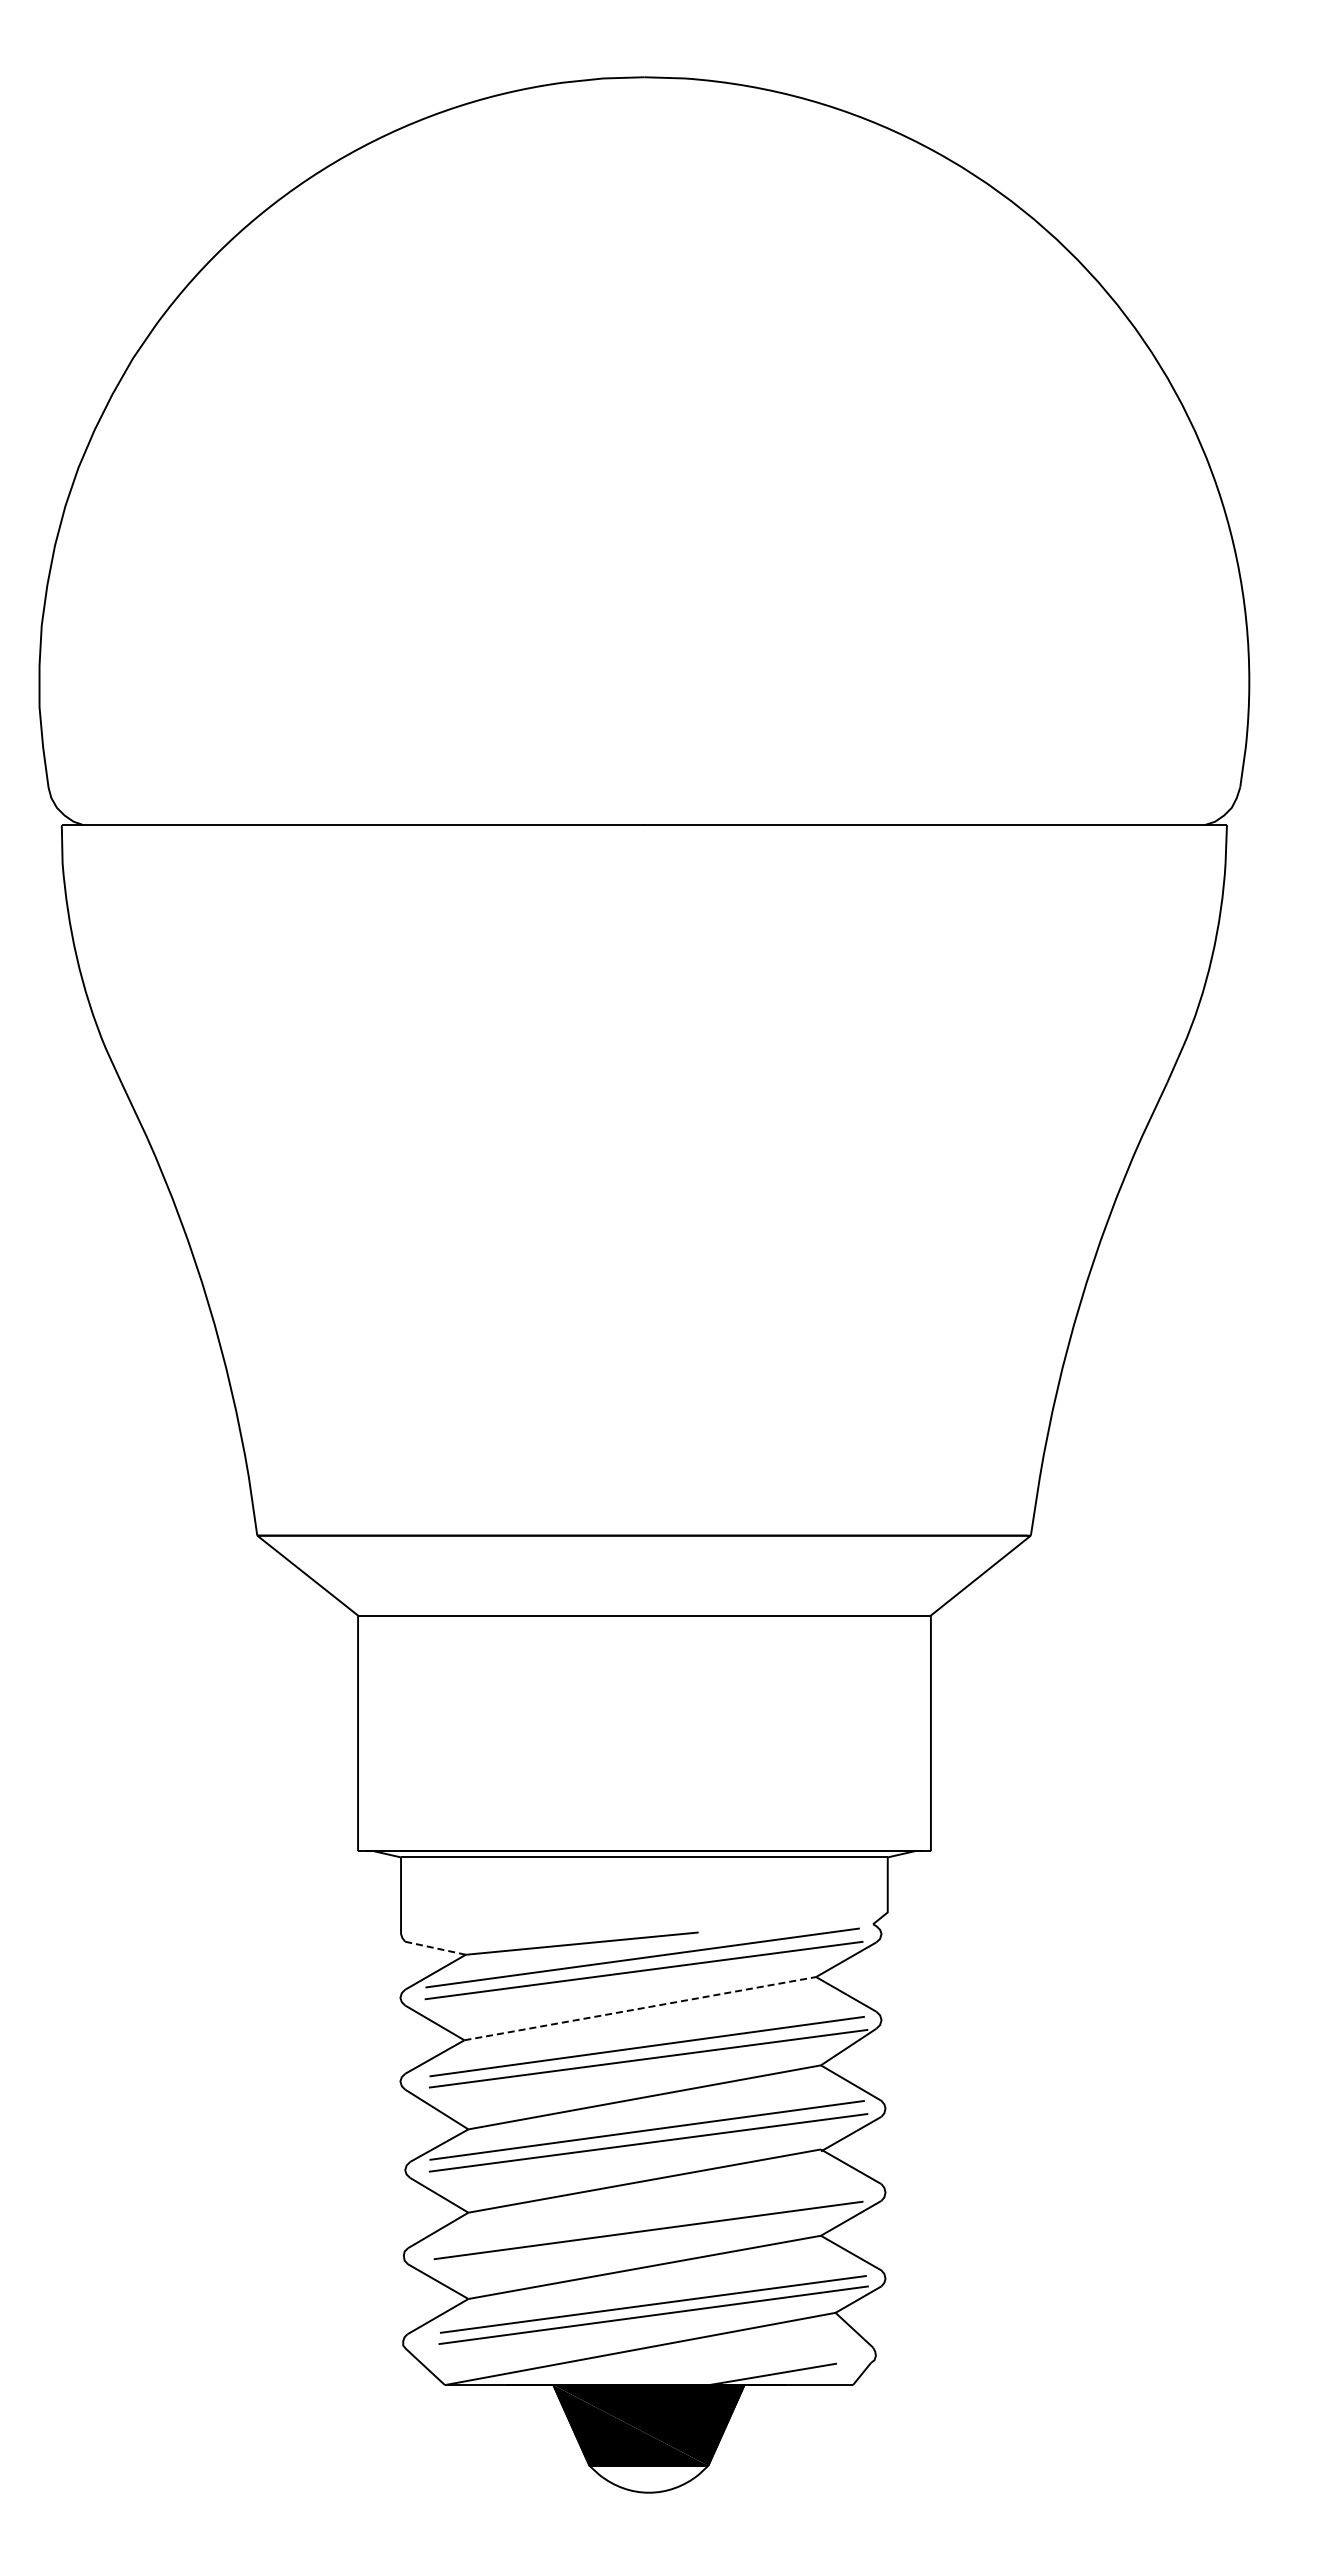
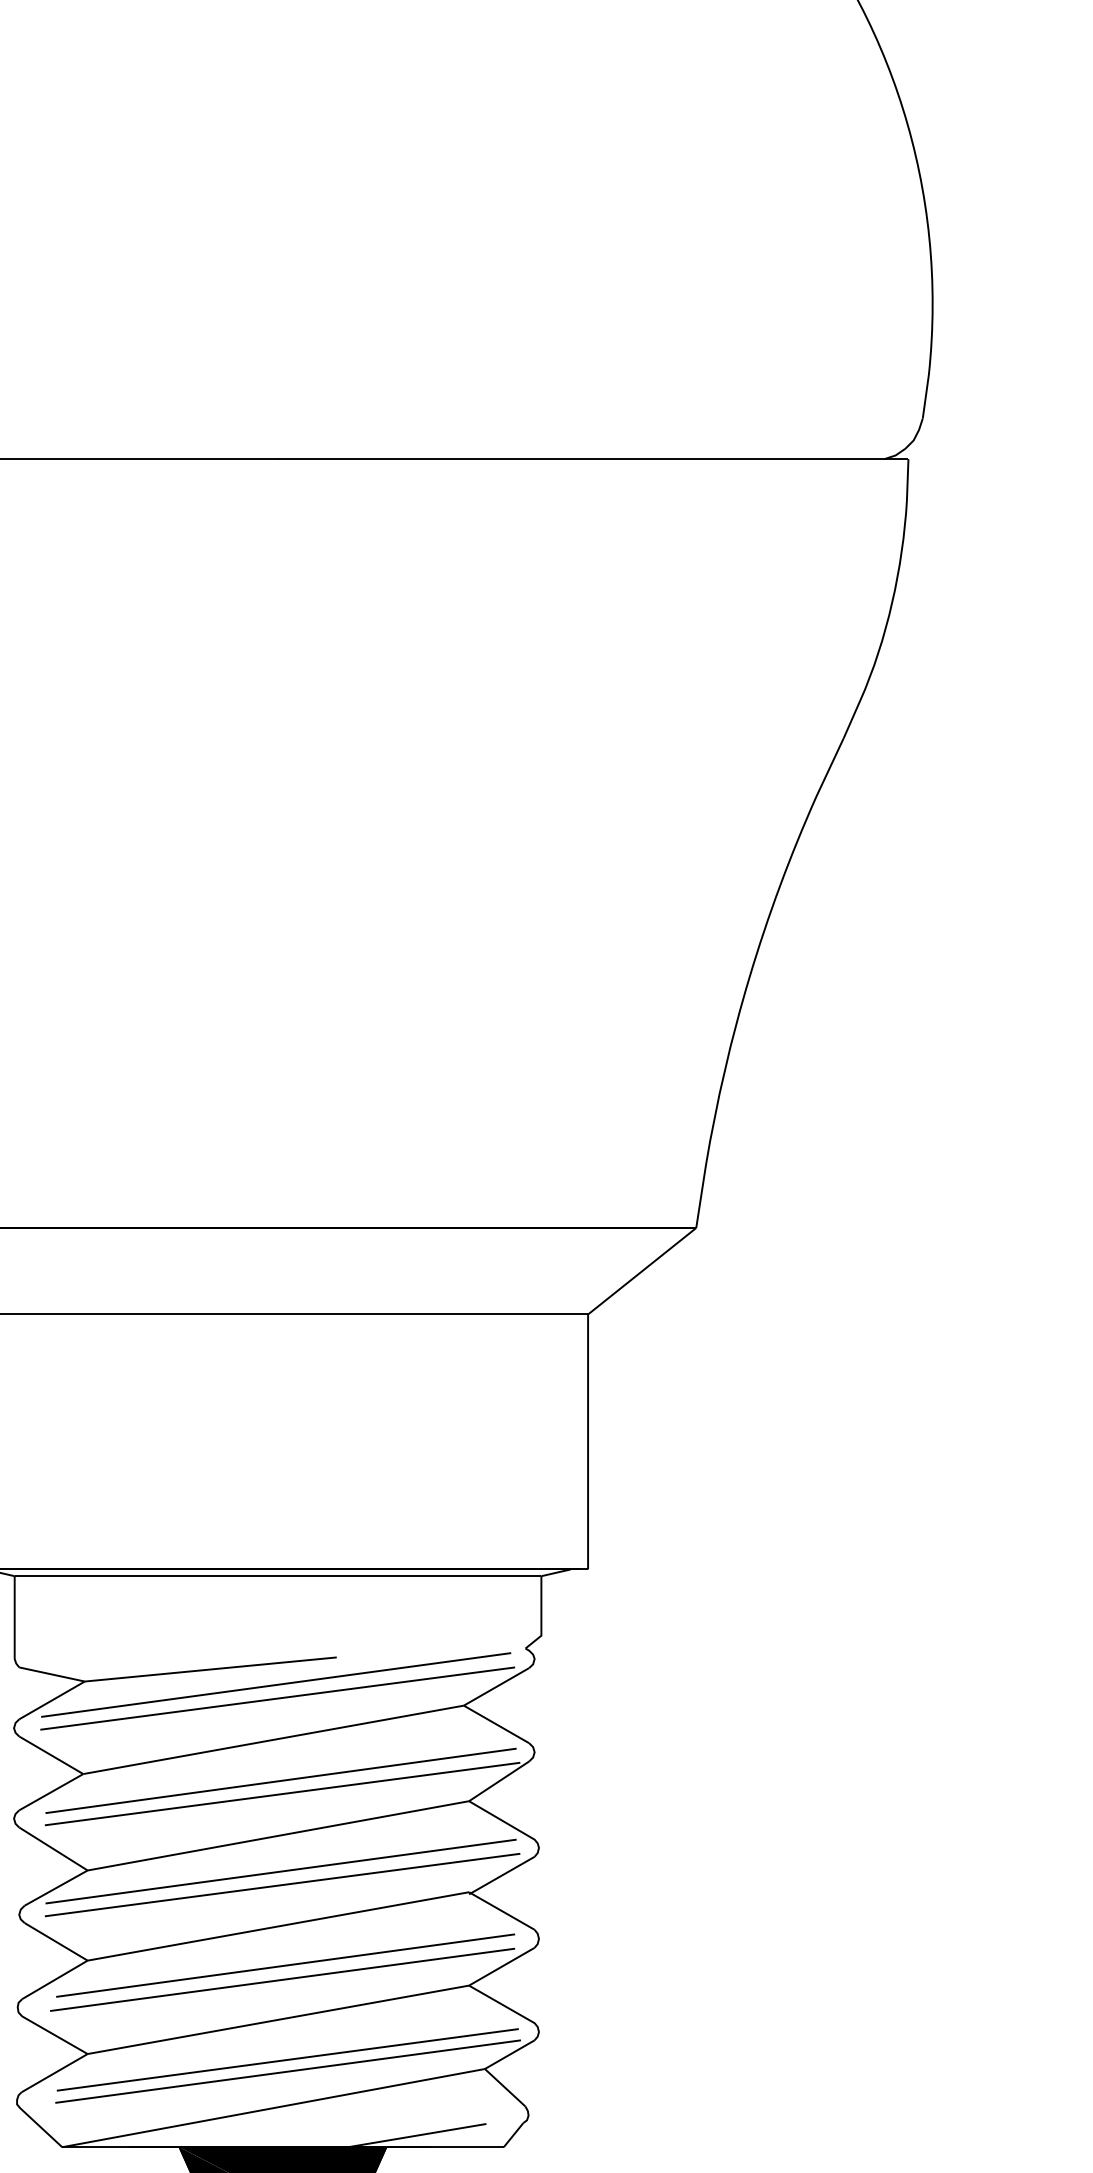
line: (435, 1948) -> (52, 1674), dashed -> solid
line: (640, 2008) -> (273, 1739), dashed -> solid
line: (651, 2216) -> (285, 1964), added

